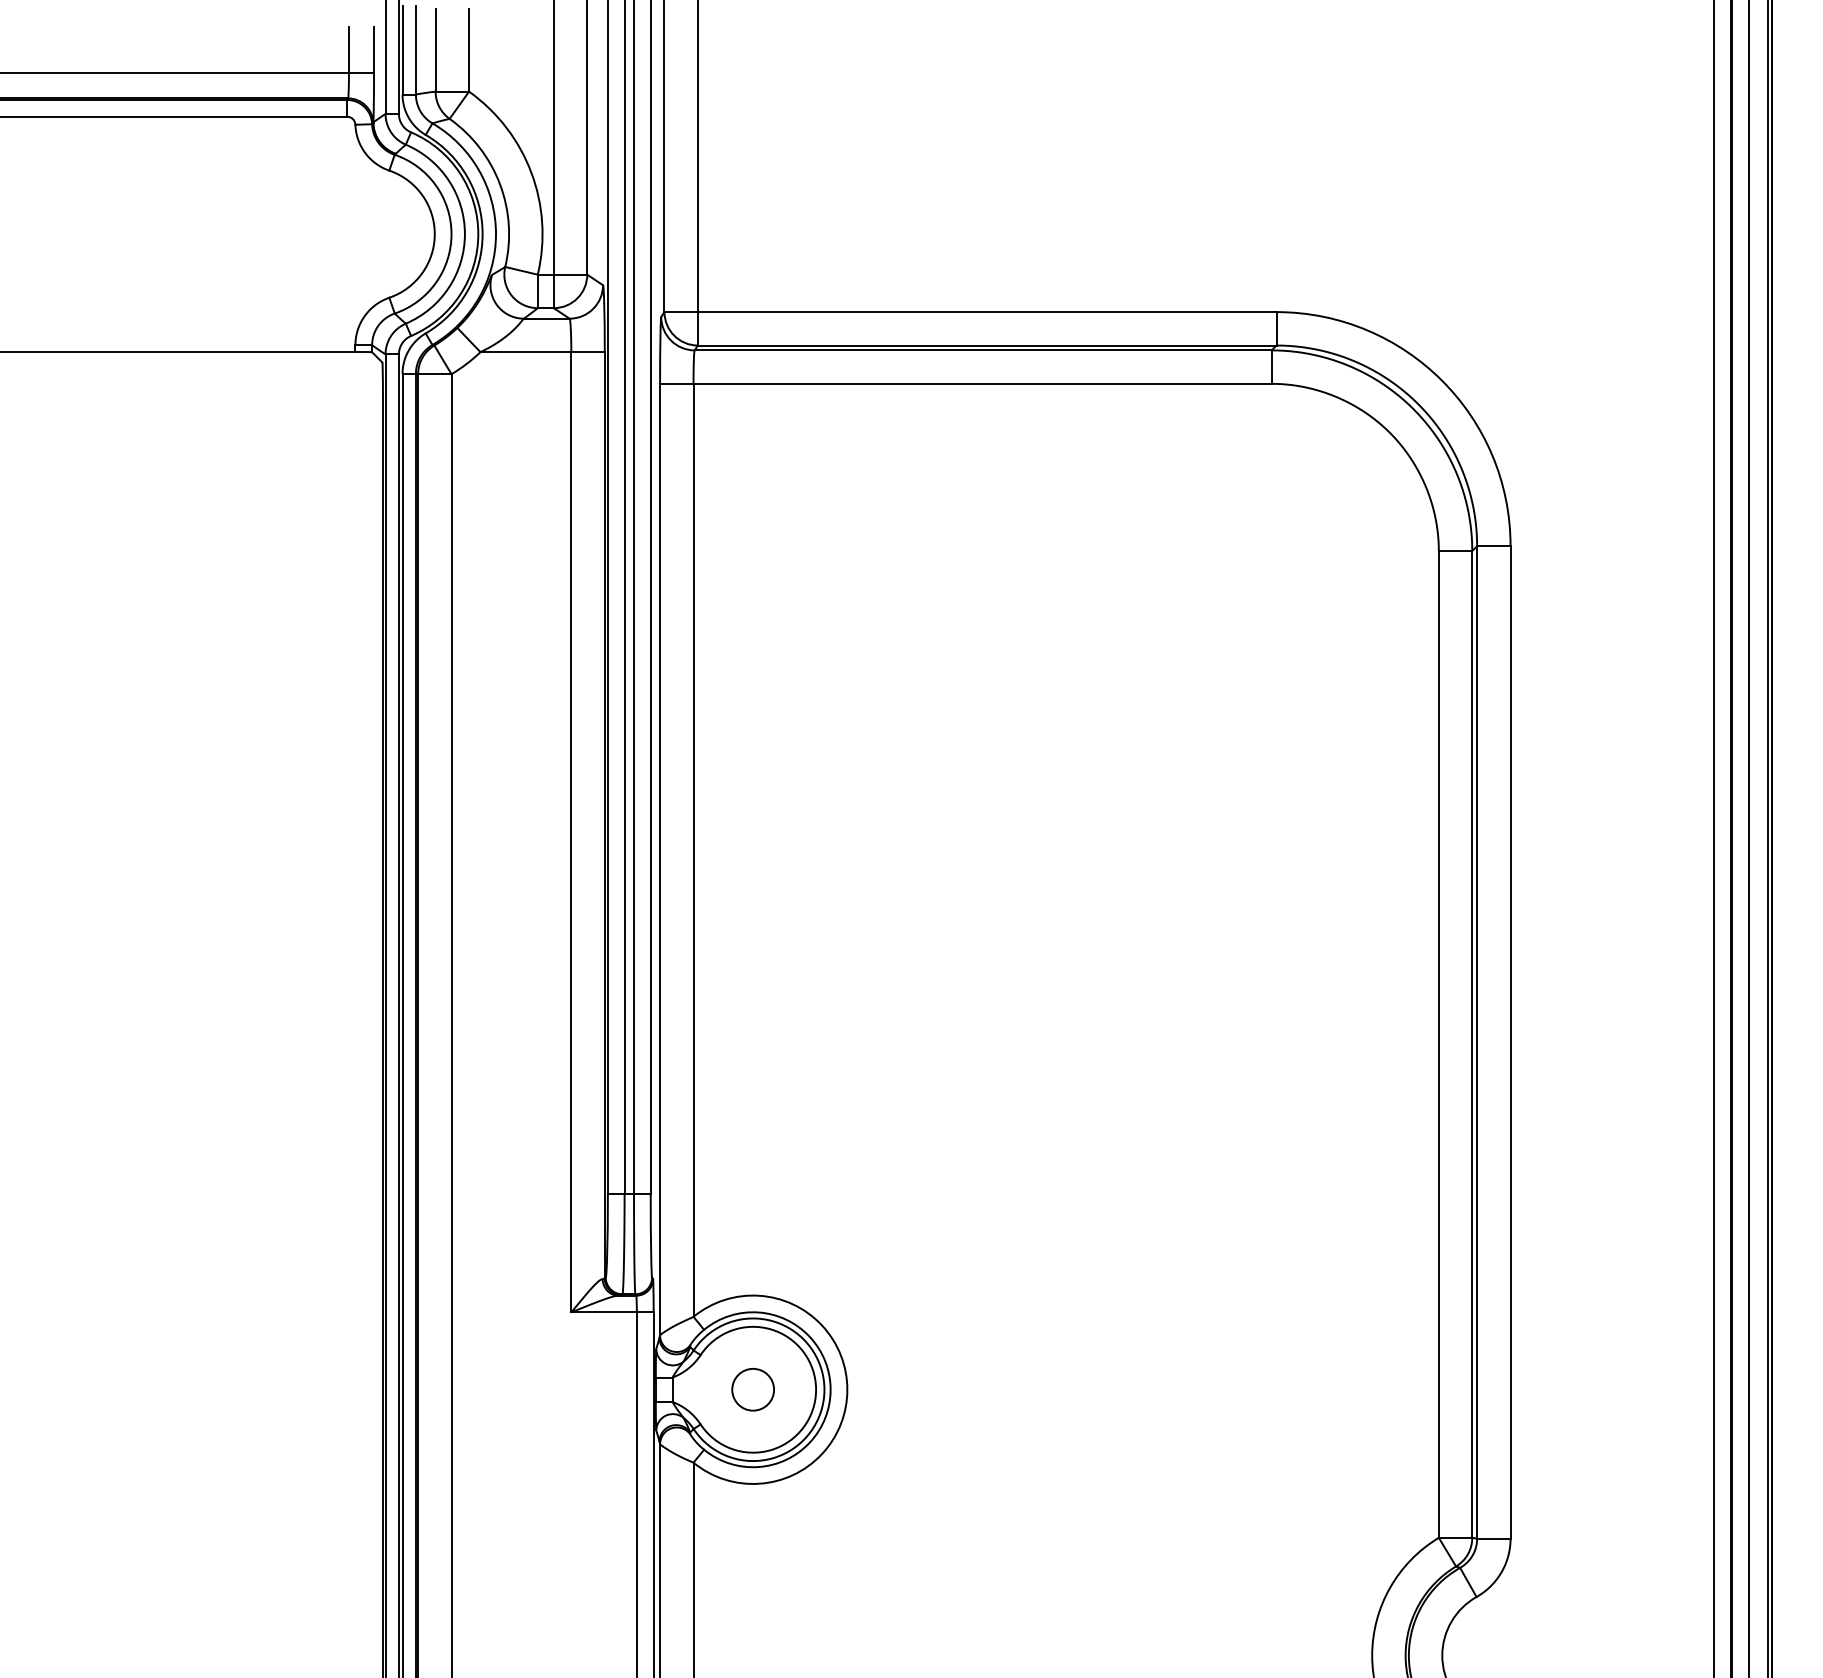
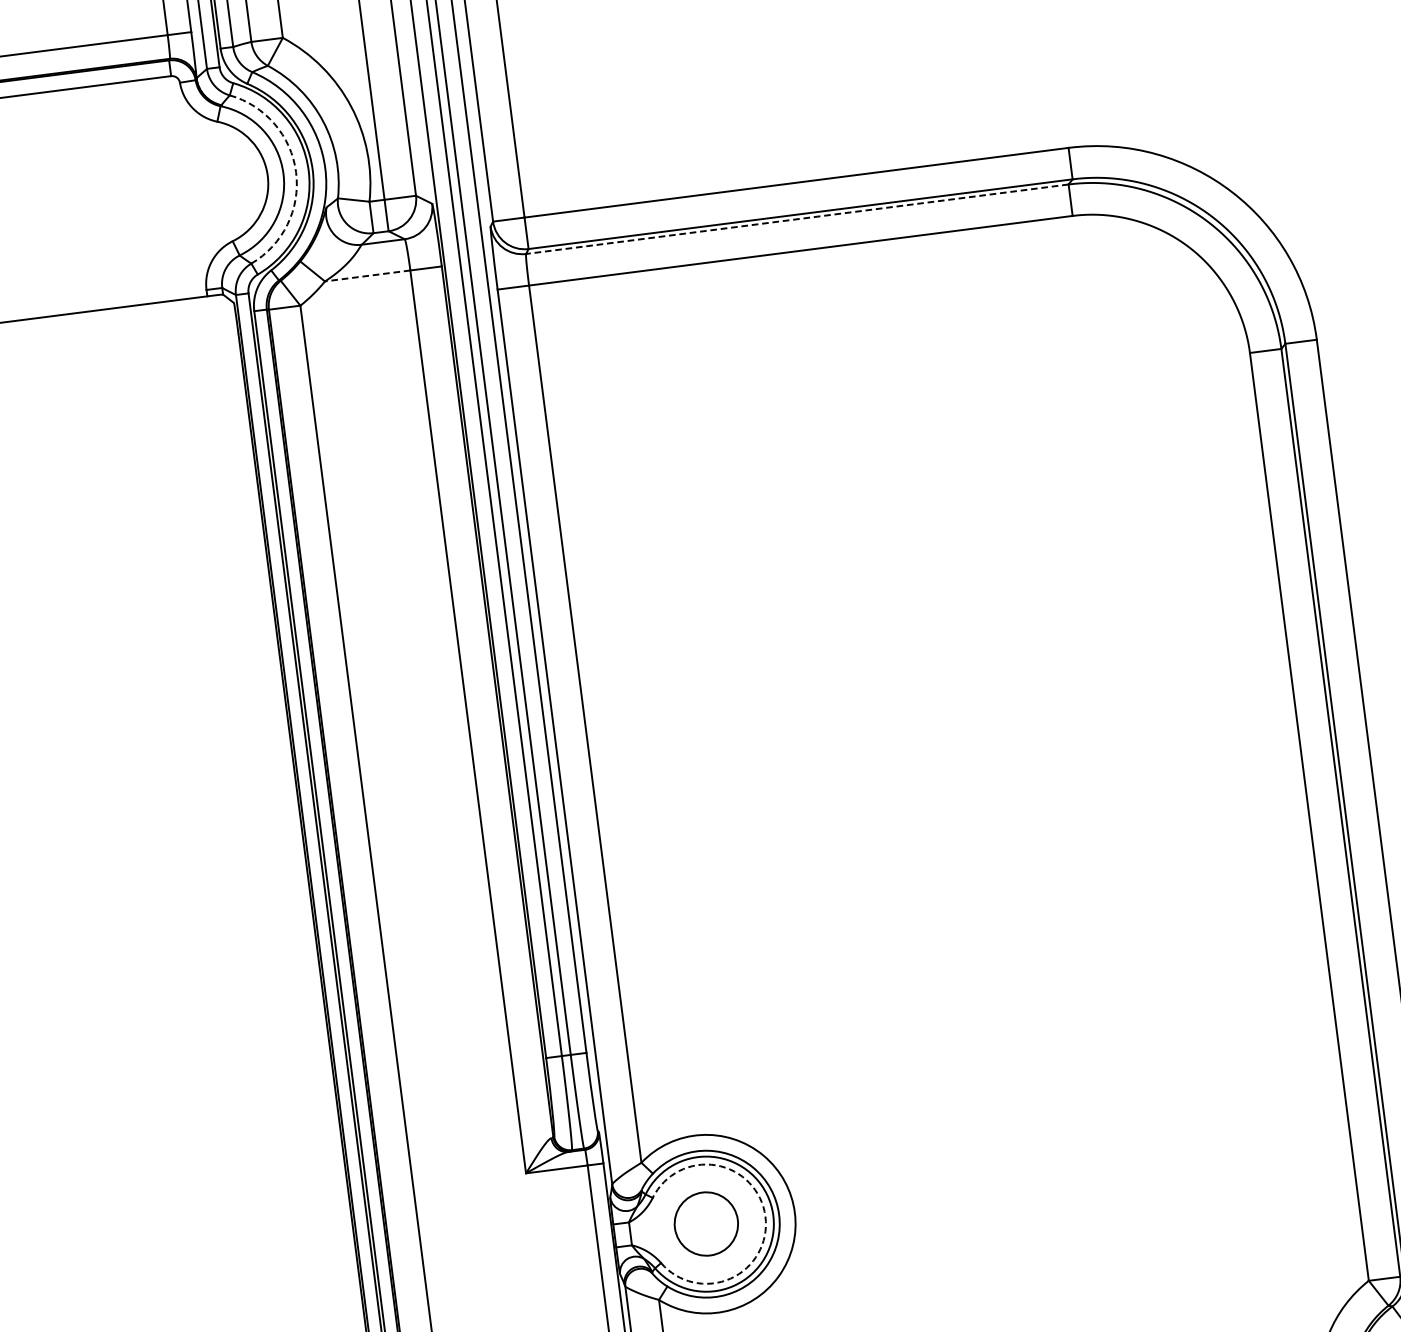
arc: (464, 234) -> (295, 172), solid -> dashed
line: (982, 350) -> (796, 219), solid -> dashed
line: (525, 352) -> (367, 276), solid -> dashed
circle: (752, 1389) -> (705, 1224), size x1.6
arc: (816, 1389) -> (765, 1216), solid -> dashed

